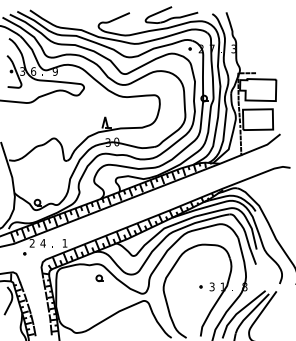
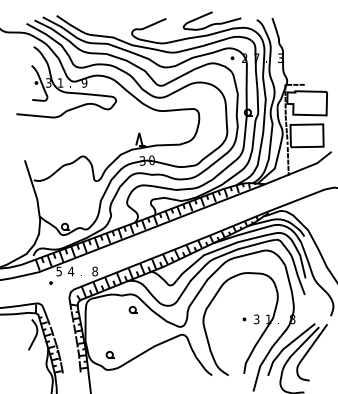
text: (33, 71) -> (60, 82), 6 -> 1
text: (31, 243) -> (58, 271), 2 -> 5
text: (64, 243) -> (94, 271), 1 -> 8
part: (78, 318) -> (109, 354), added

